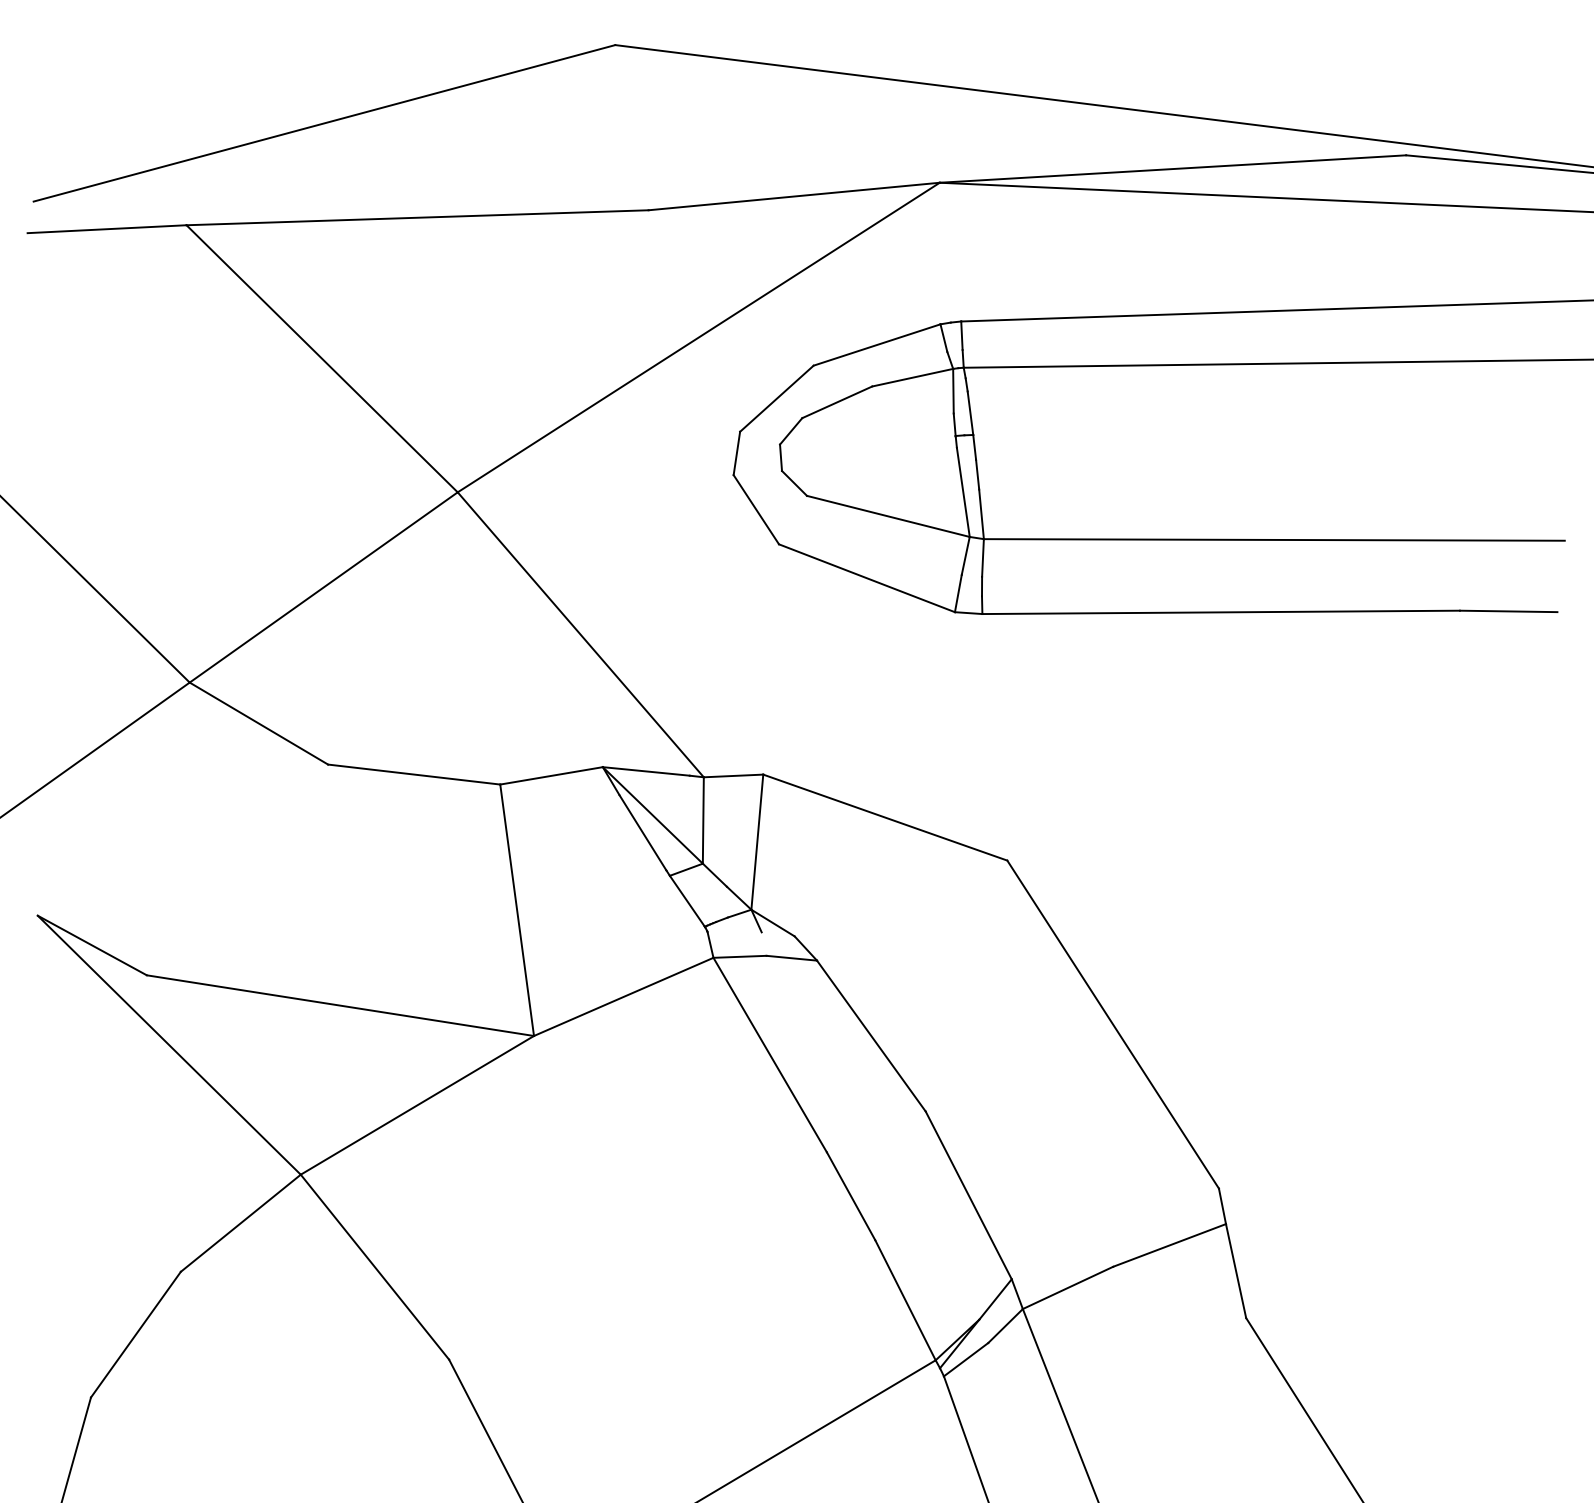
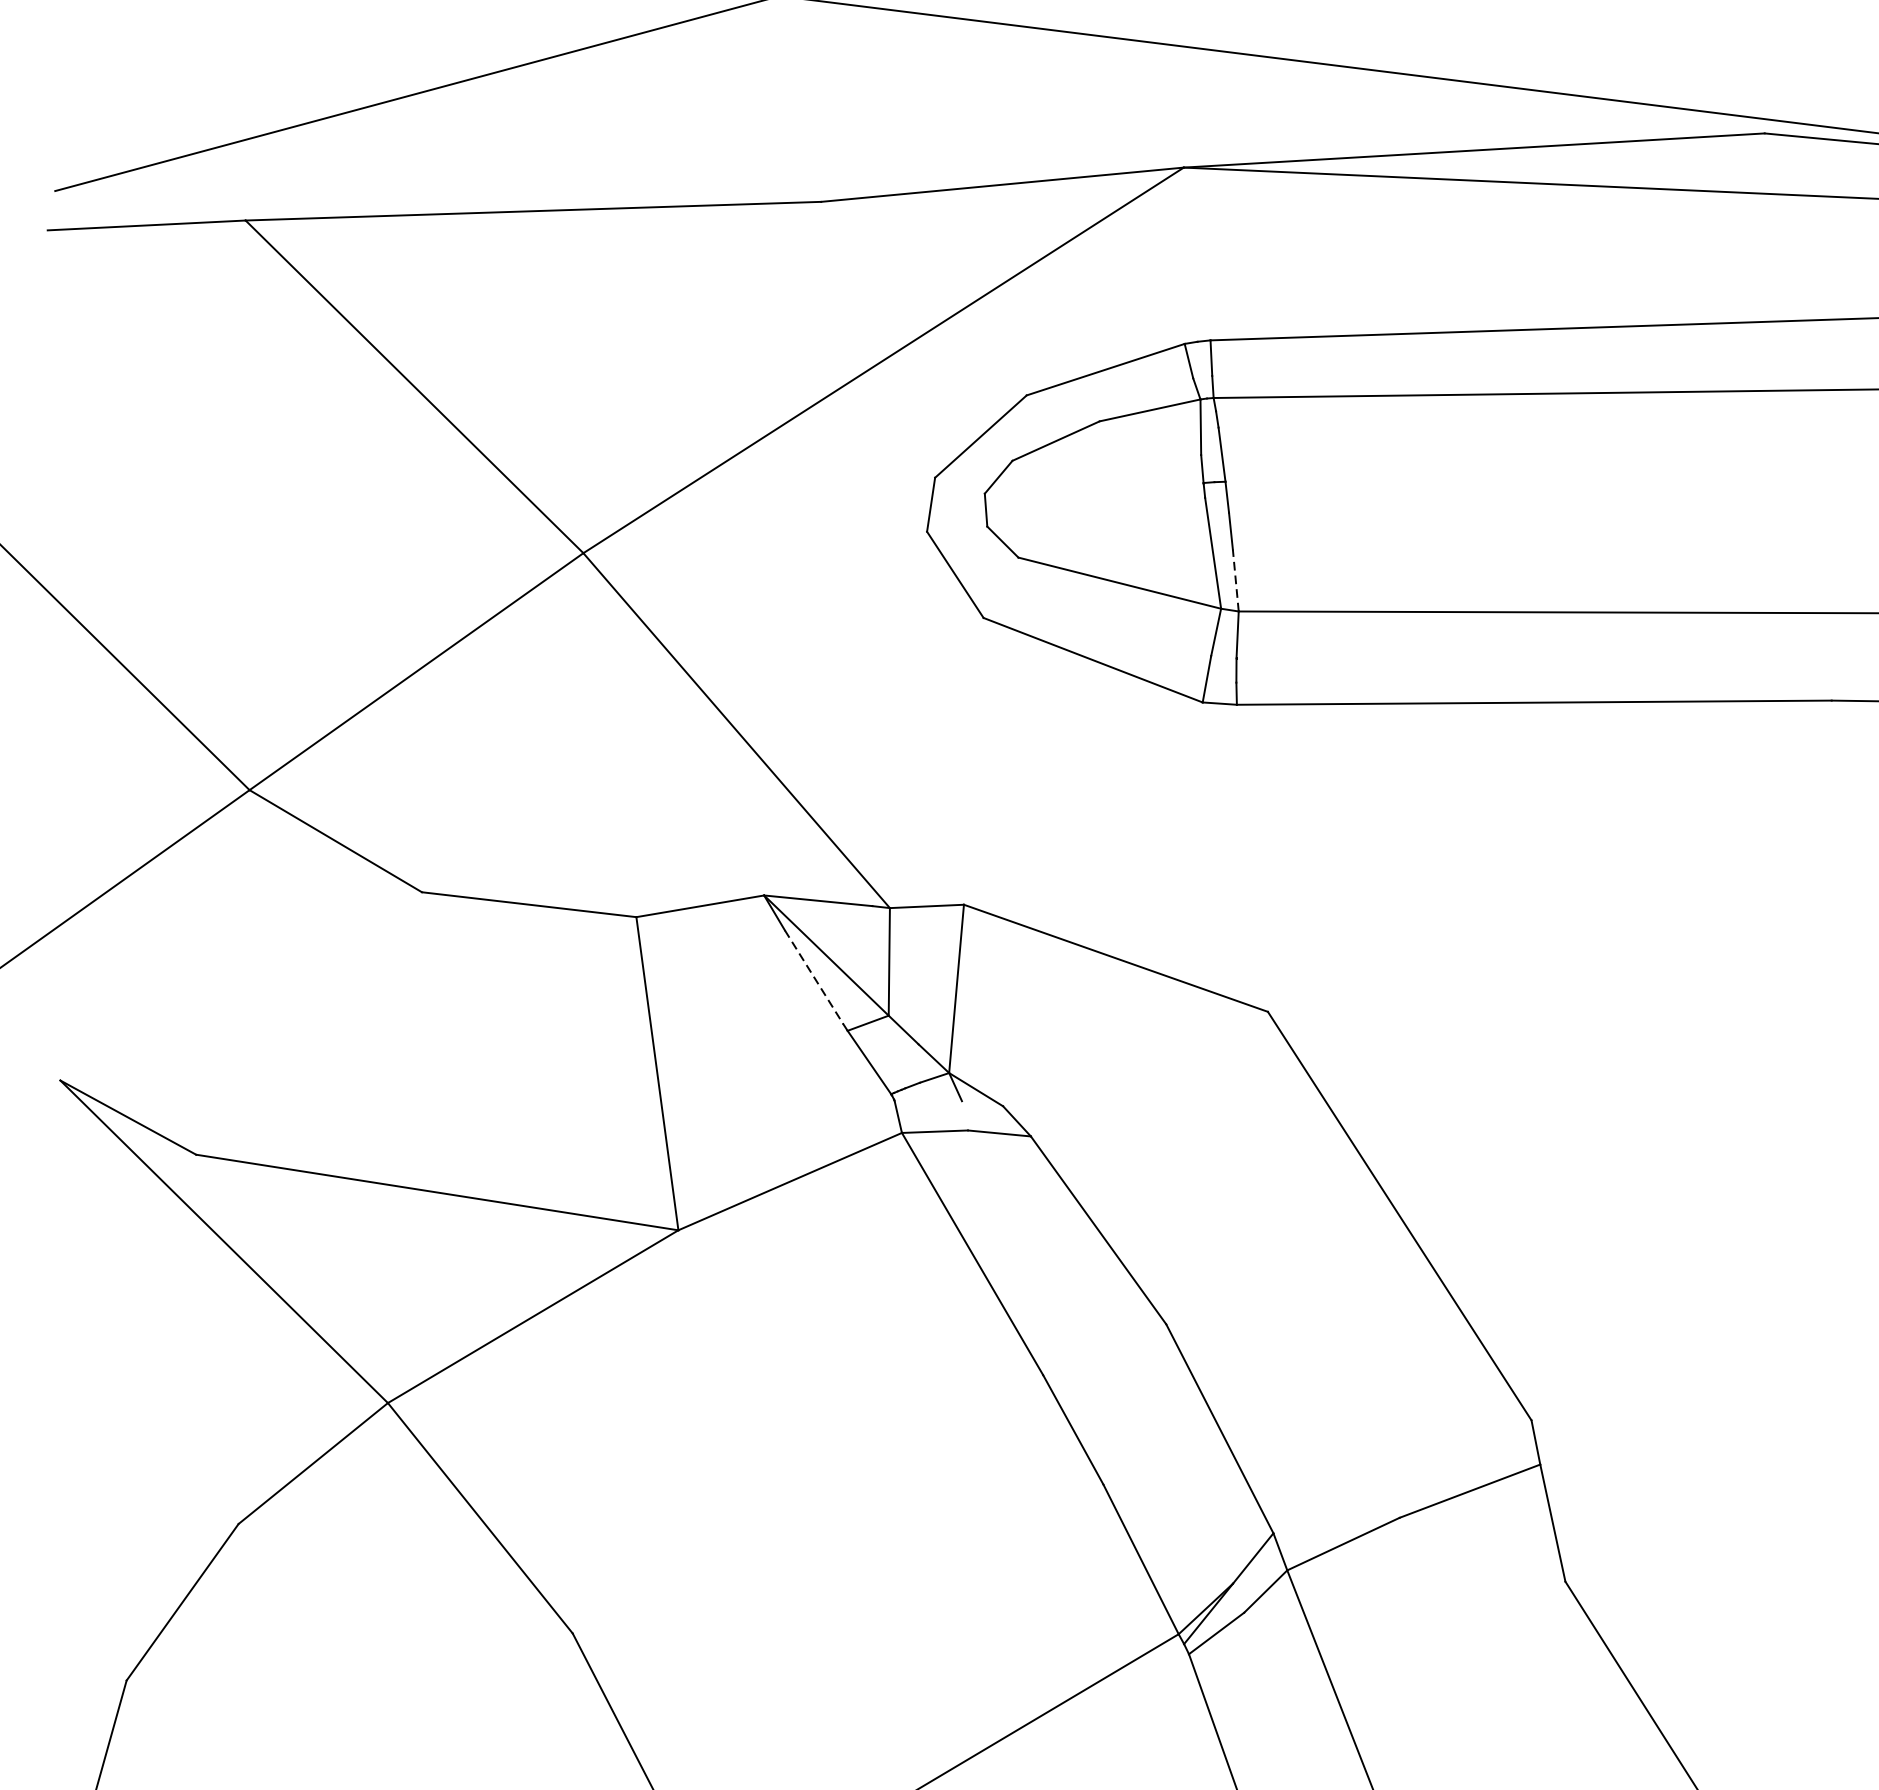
line: (981, 514) -> (1235, 580), solid -> dashed
line: (643, 833) -> (814, 978), solid -> dashed

